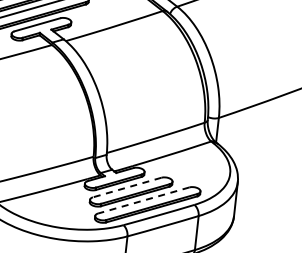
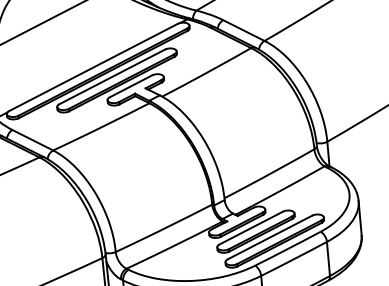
line: (127, 187) -> (251, 228), dashed -> solid
line: (143, 200) -> (269, 237), dashed -> solid

